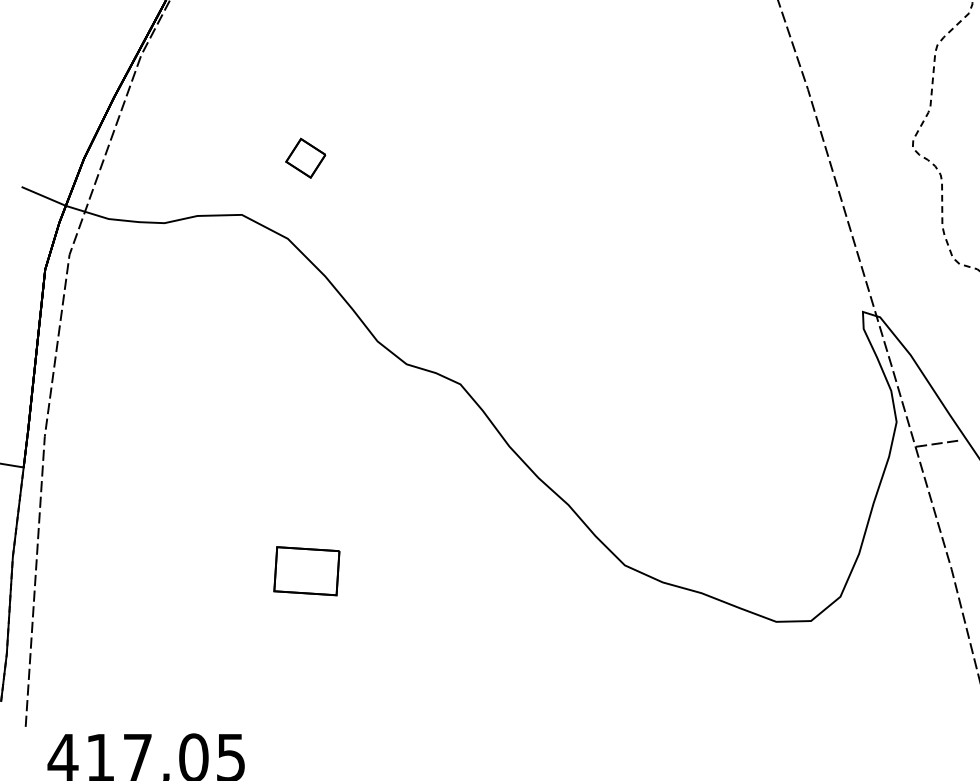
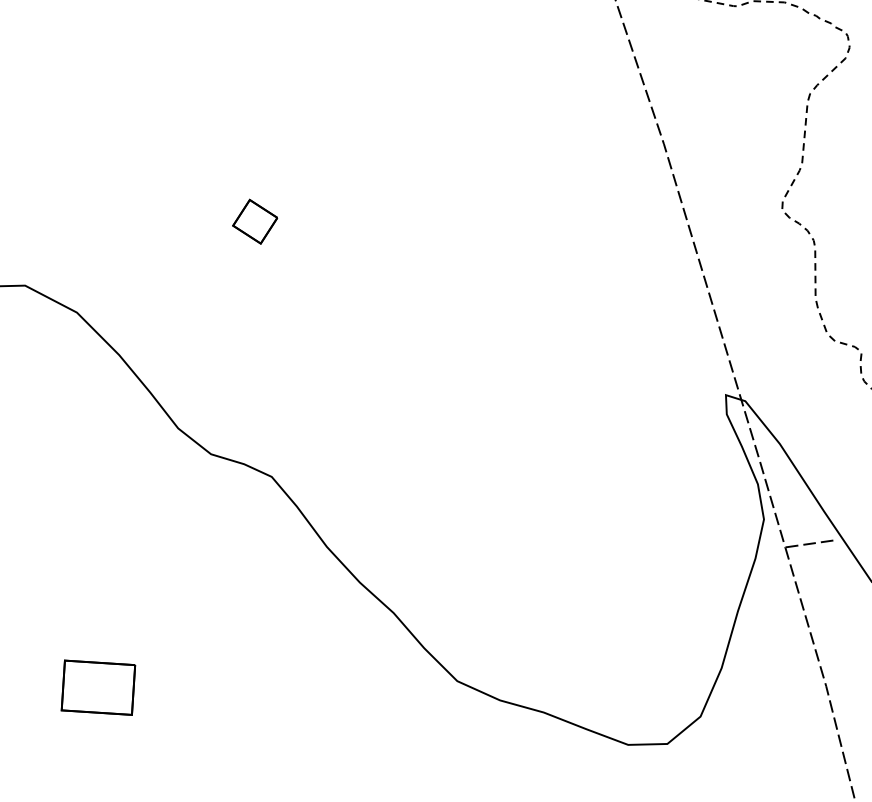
part: (305, 157) -> (254, 220), moved

